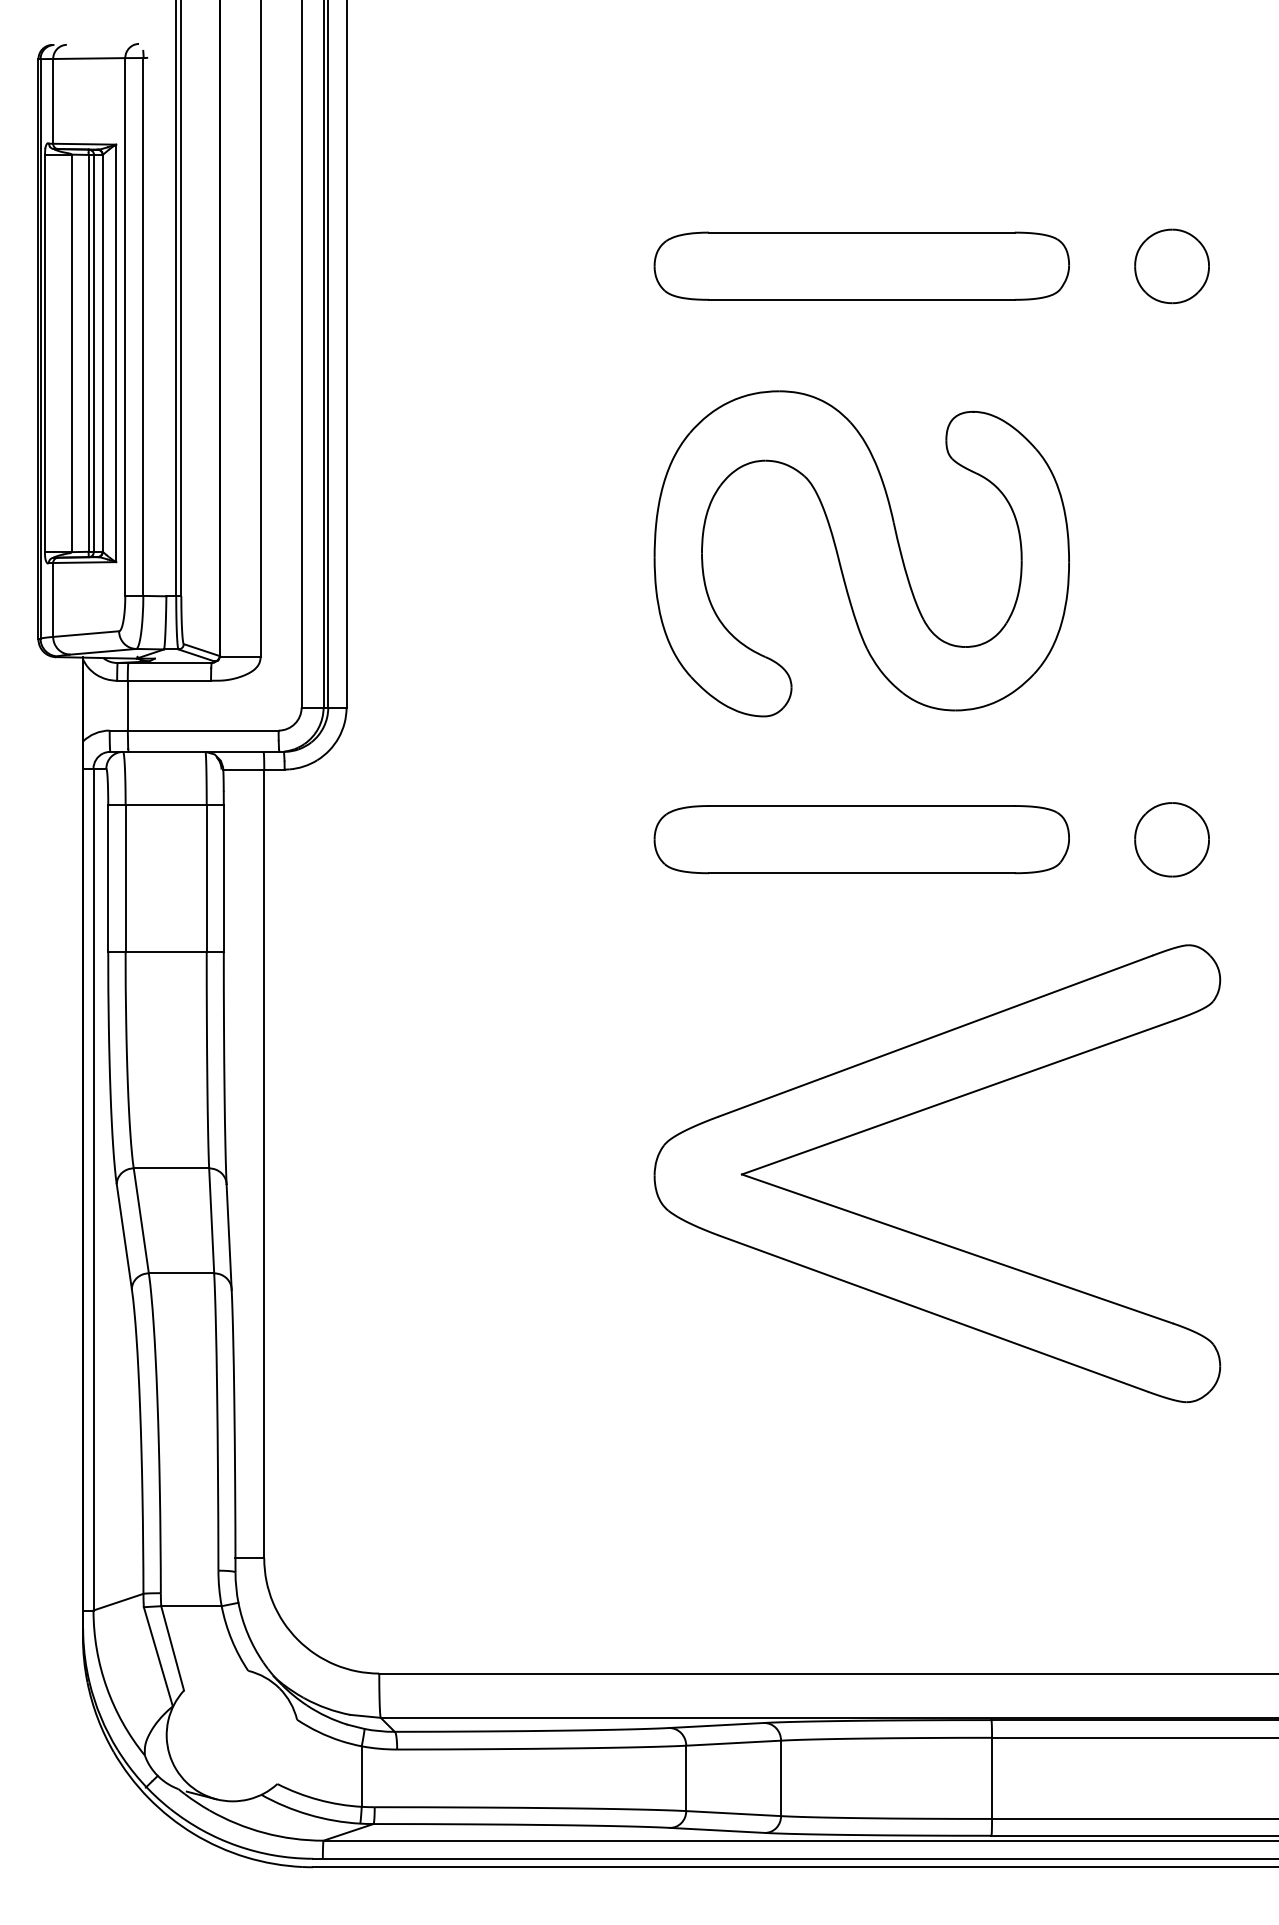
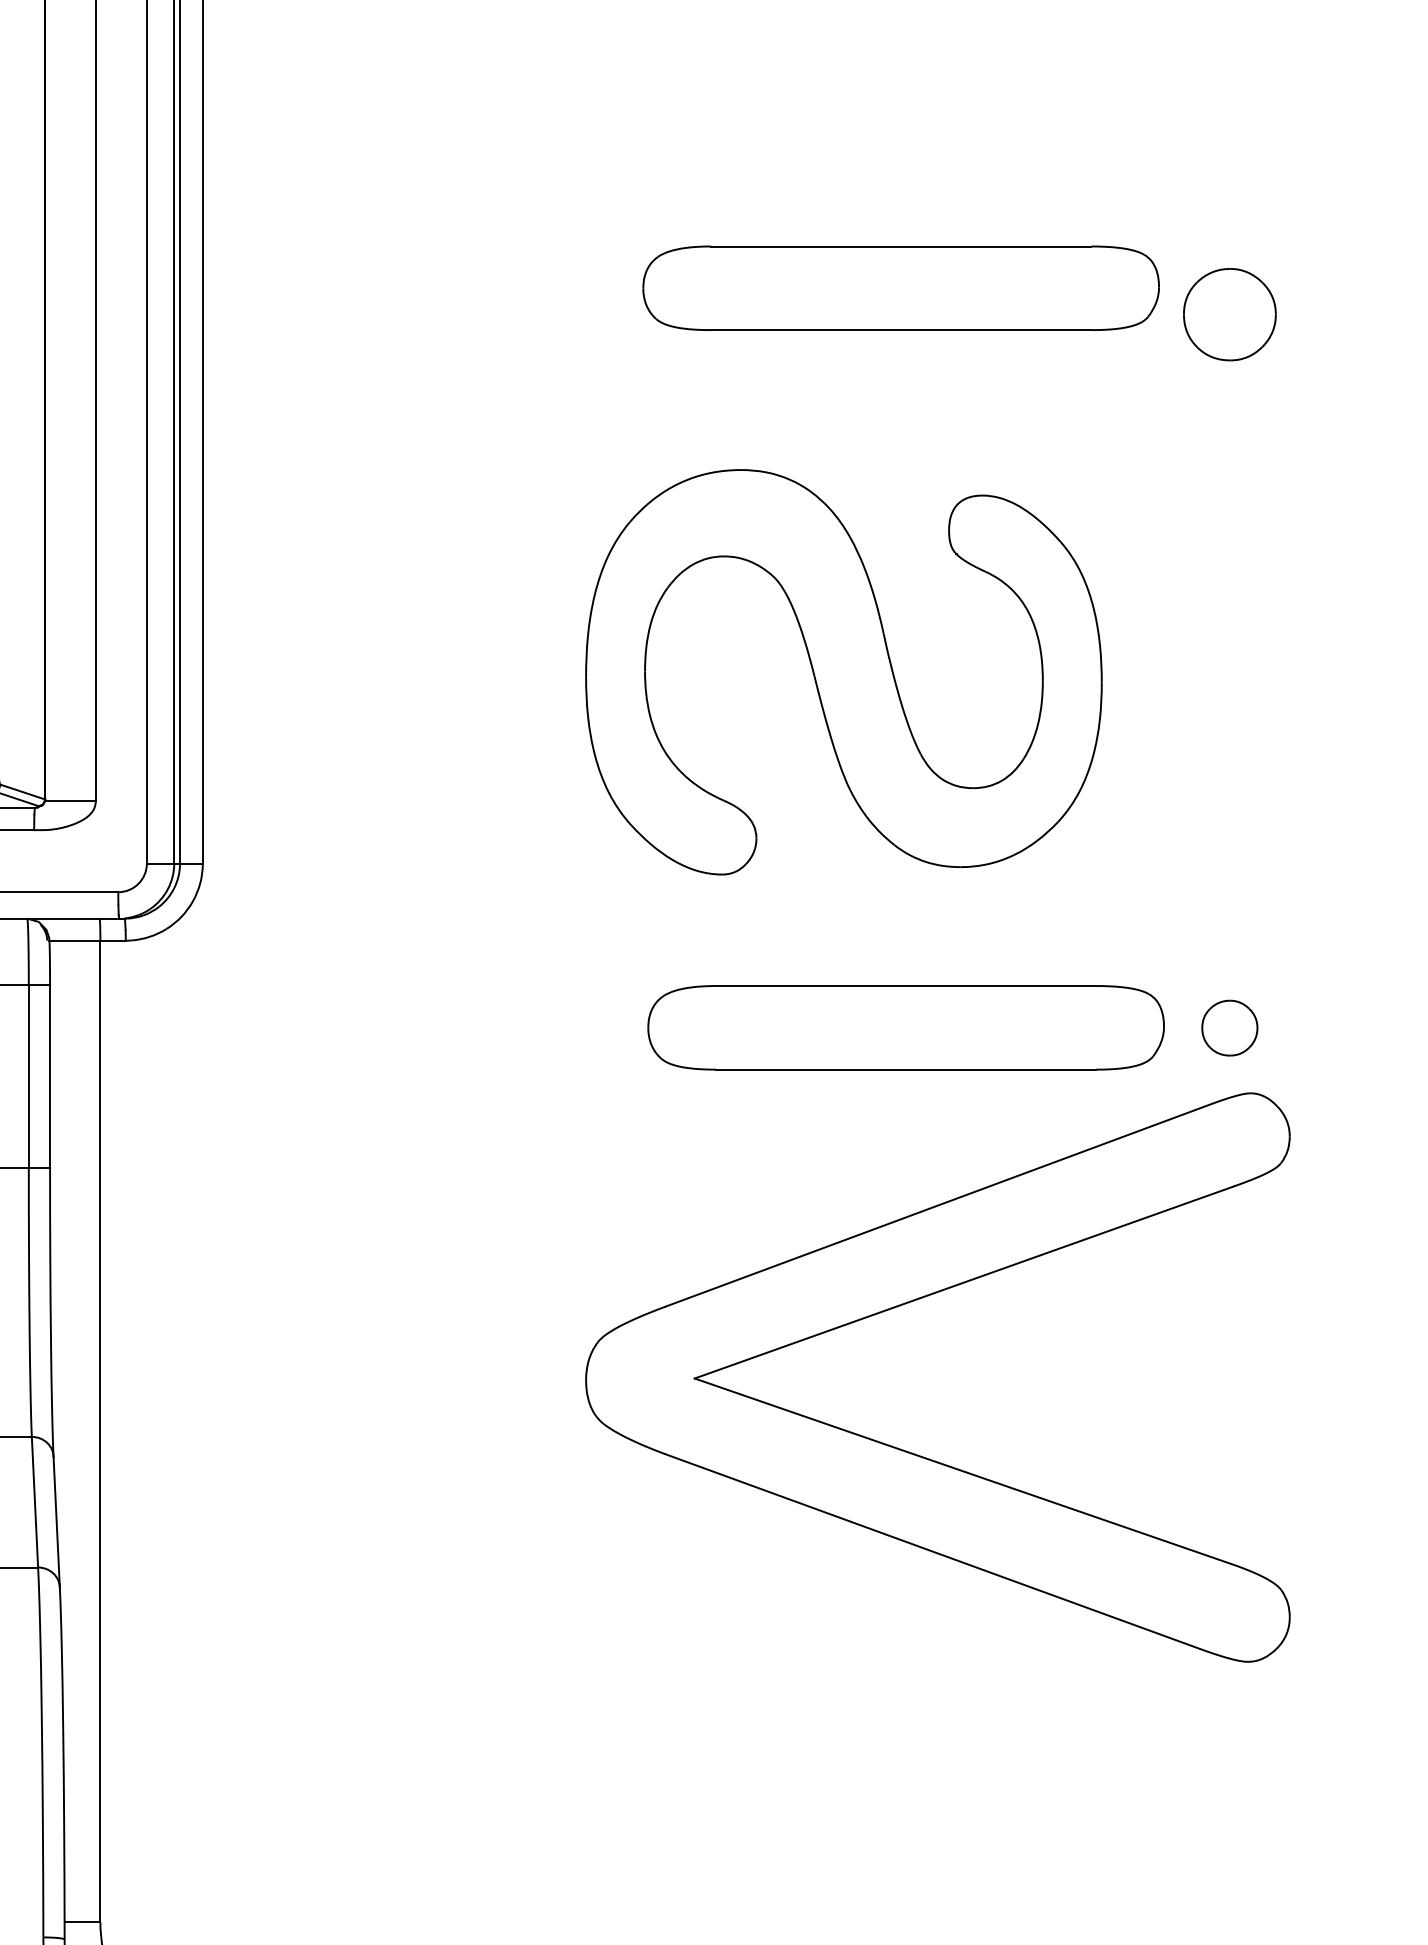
part: (861, 265) -> (900, 287), moved
part: (861, 839) -> (905, 1027), moved
part: (1171, 839) -> (1229, 1027), size x0.6
part: (916, 1113) -> (911, 1302), moved

